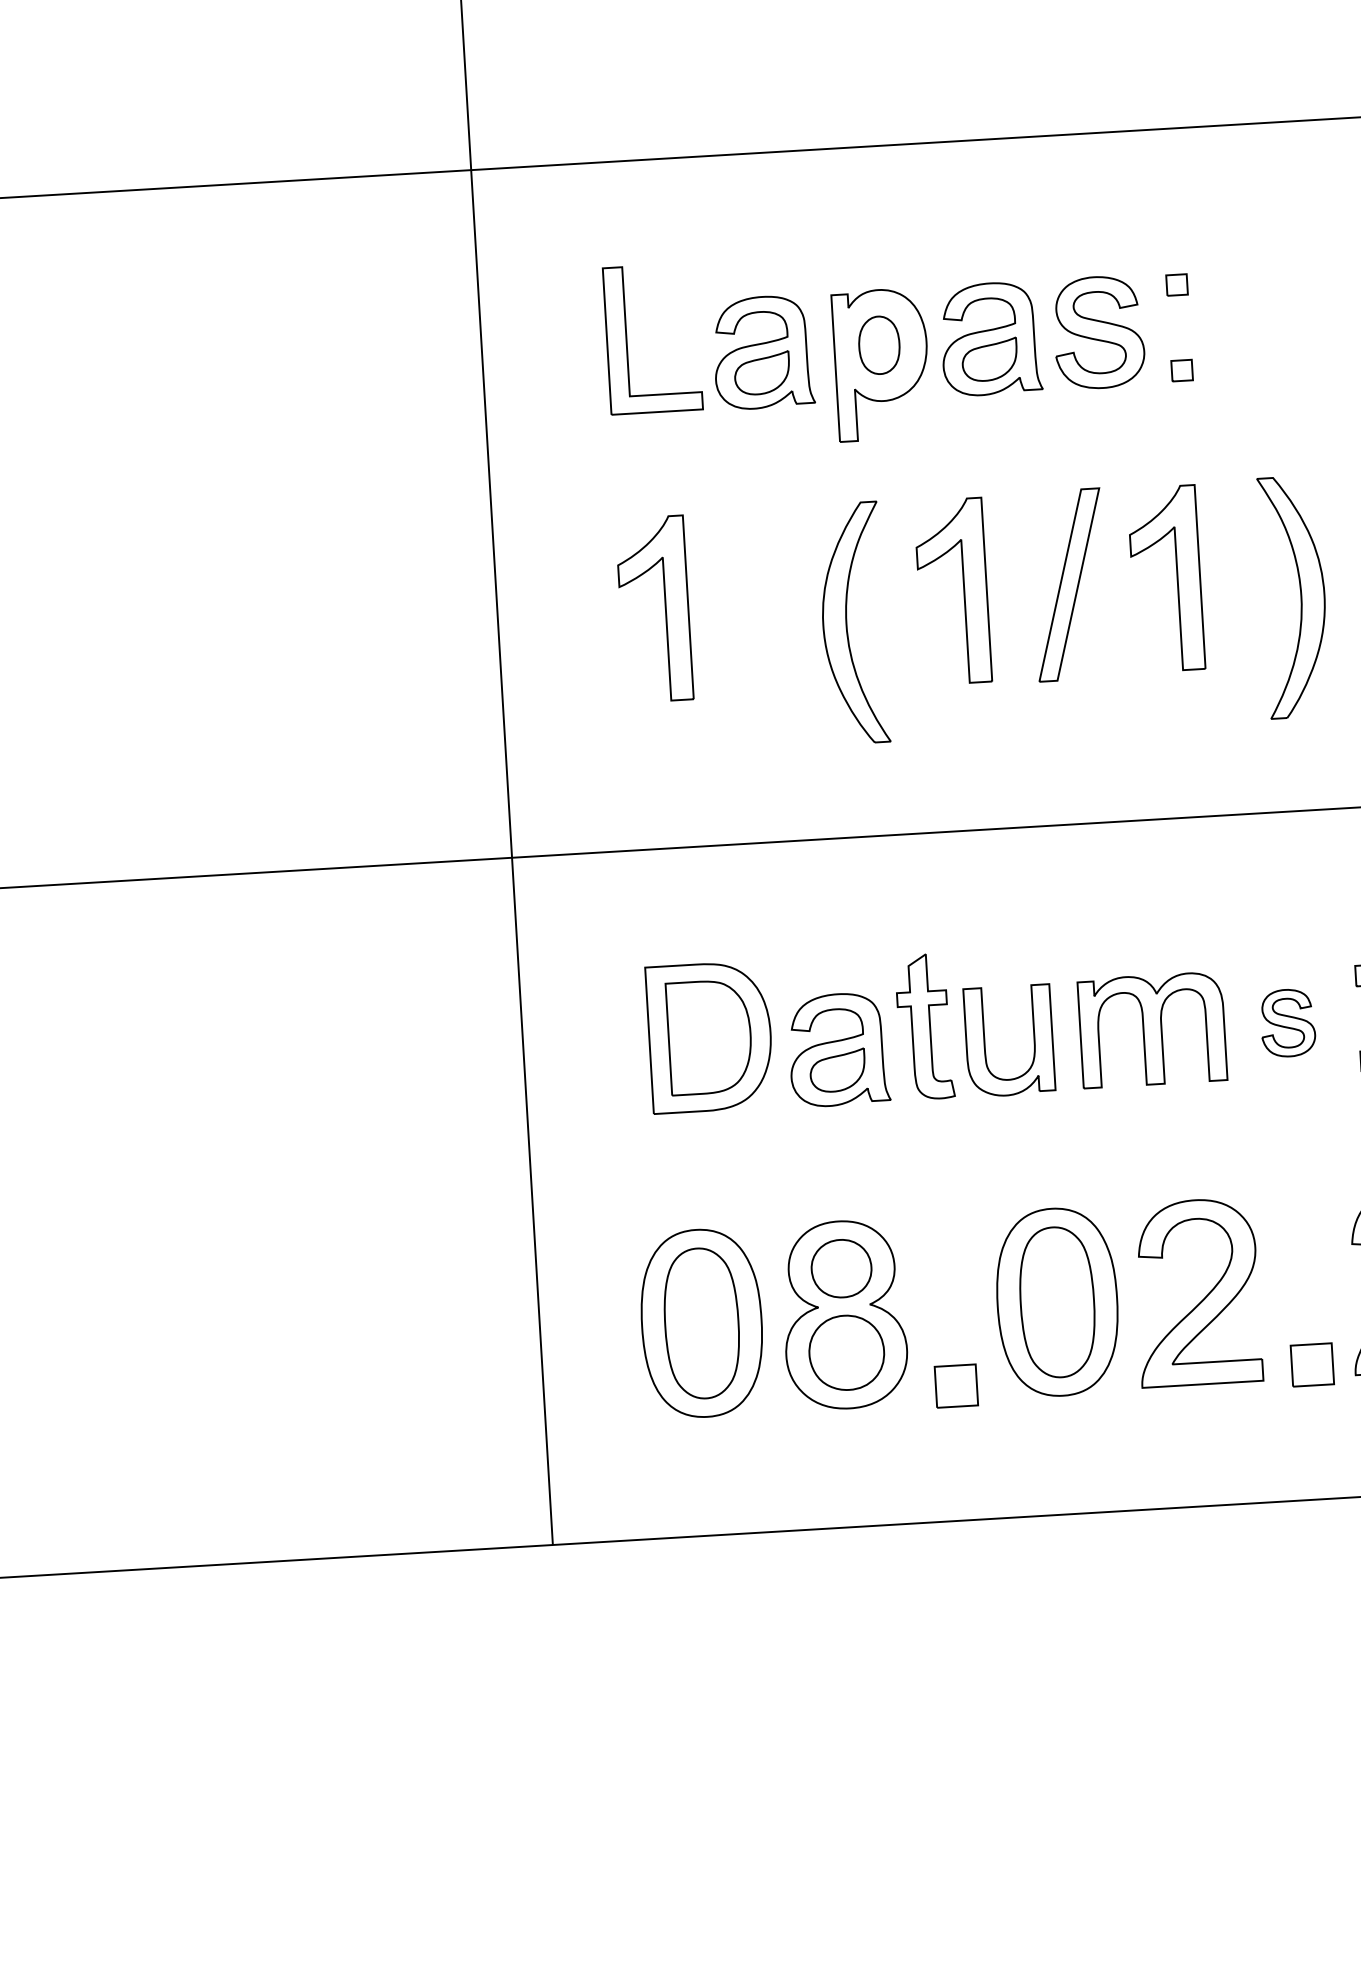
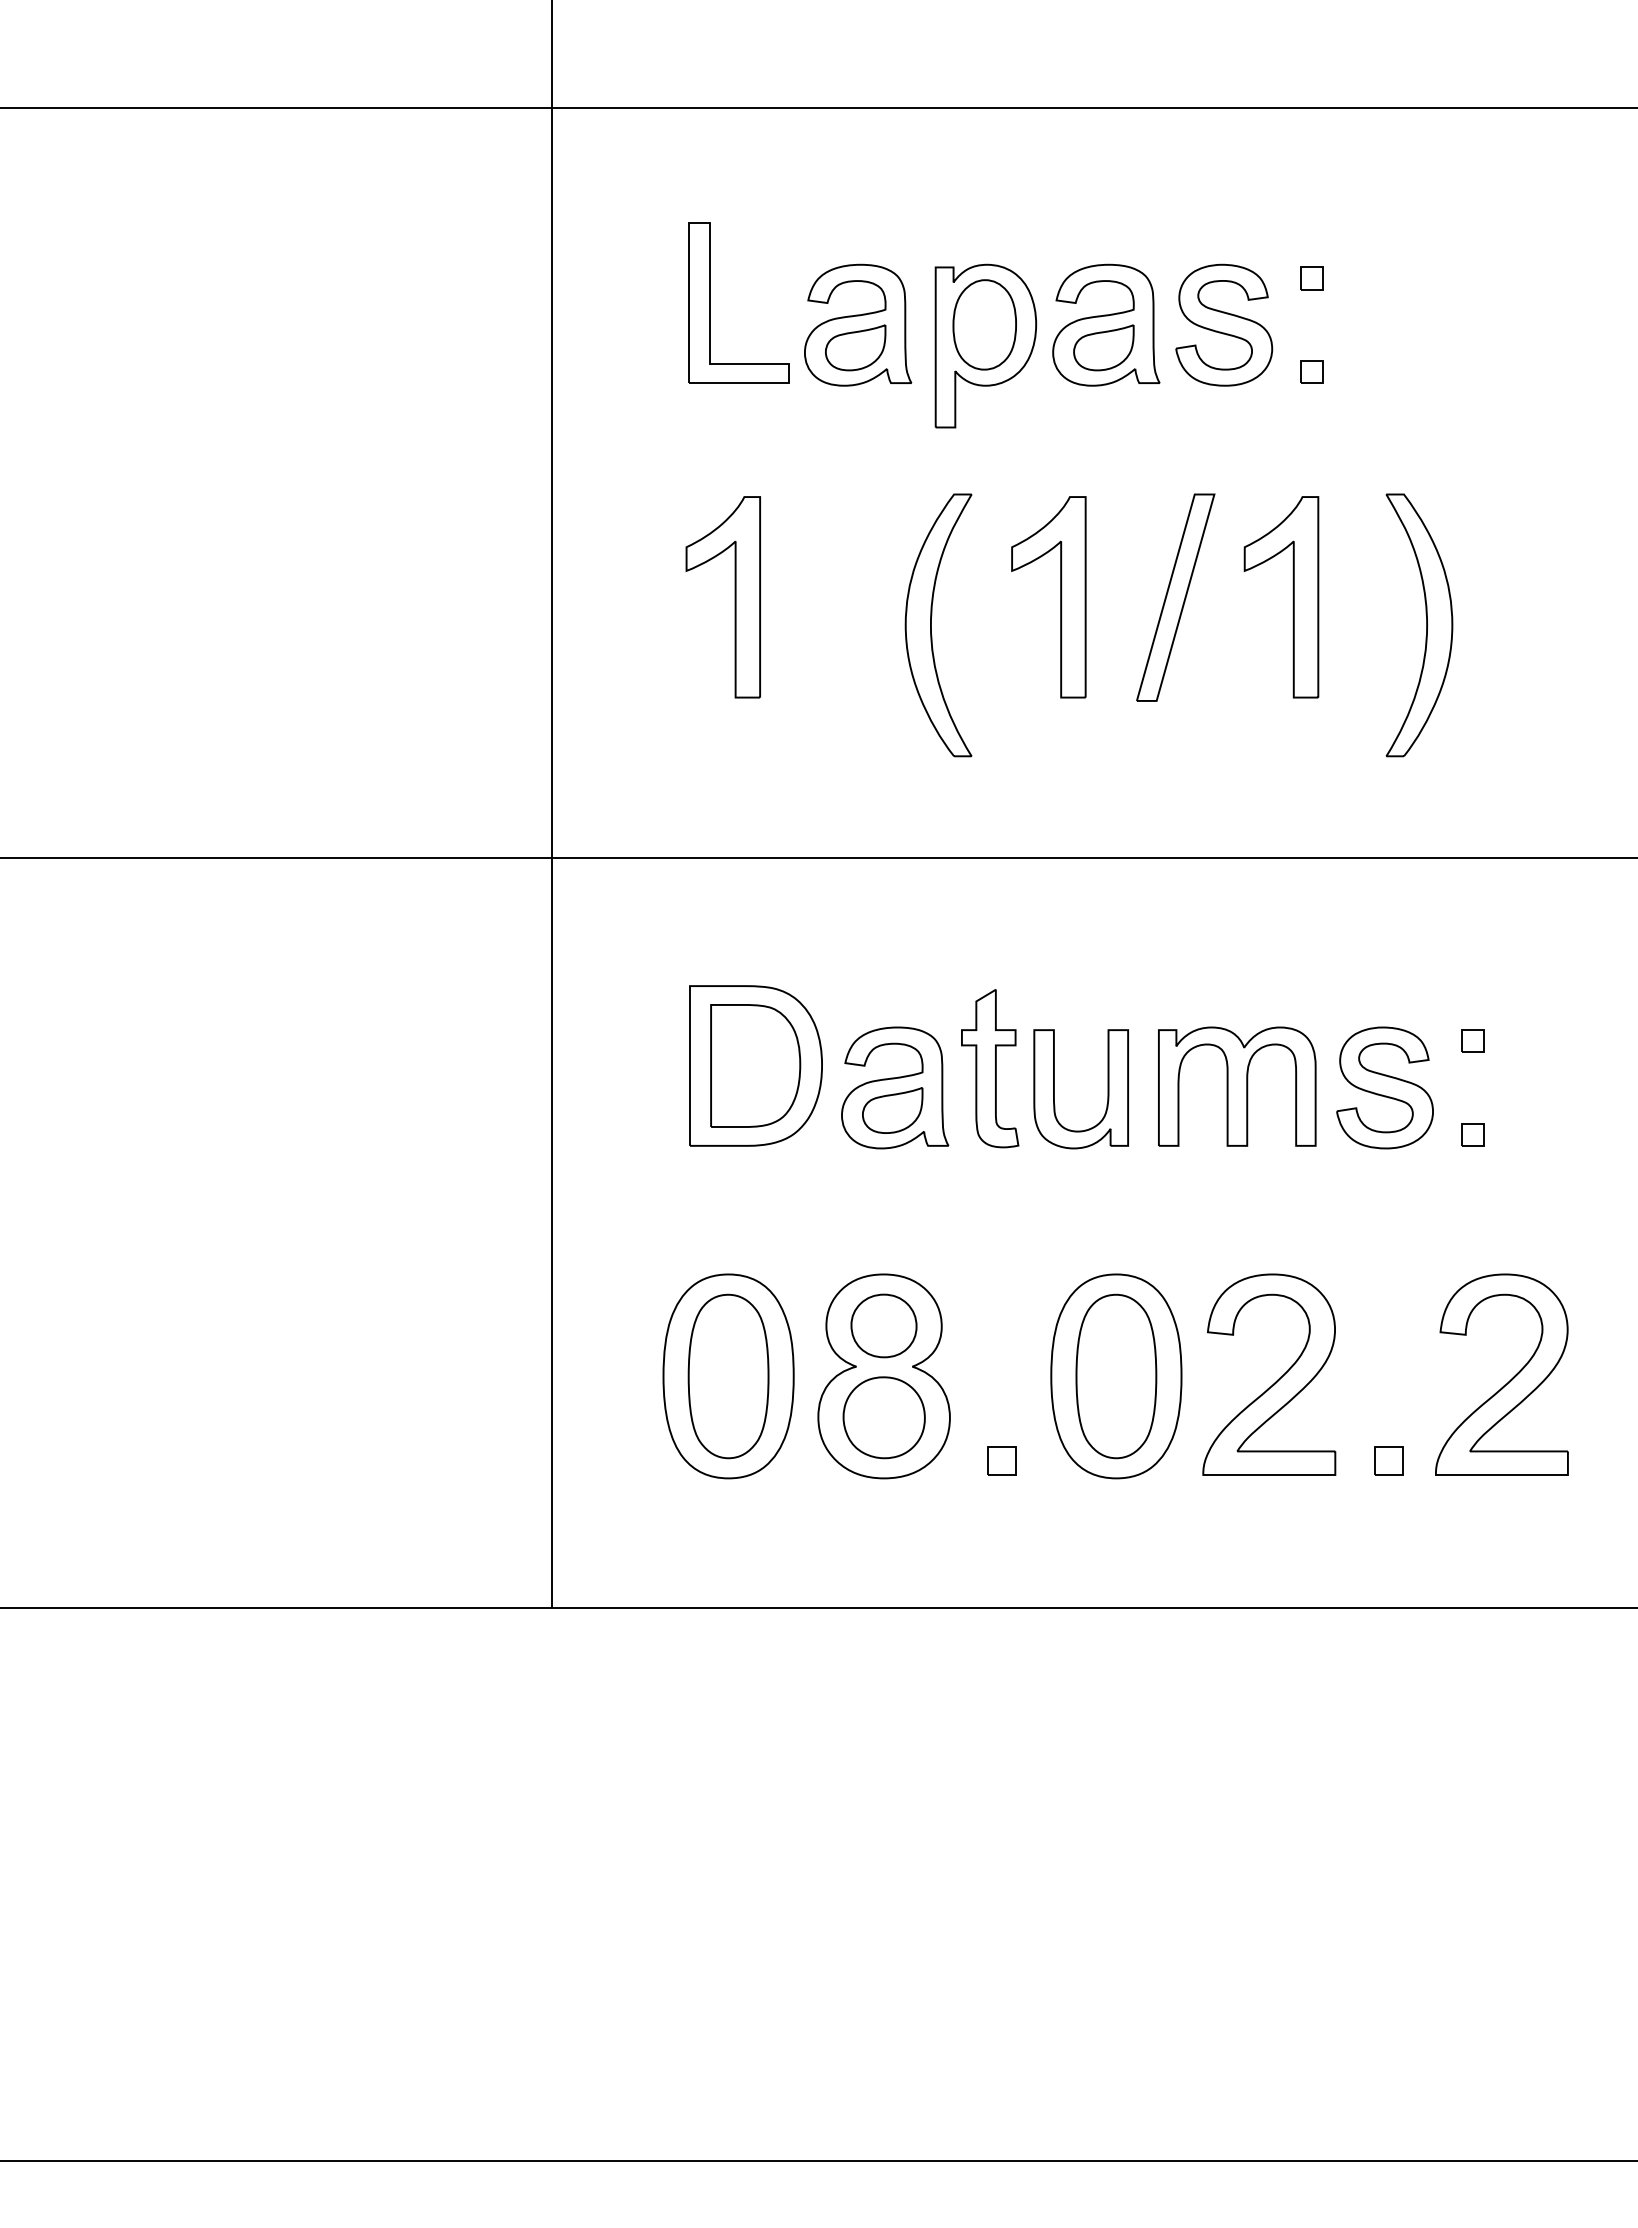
part: (879, 344) -> (984, 324), size x1.43
part: (1287, 1022) -> (1384, 1087), size x1.67
part: (1311, 1364) -> (1388, 1460), size x0.62
part: (956, 1385) -> (1001, 1460), size x0.62

